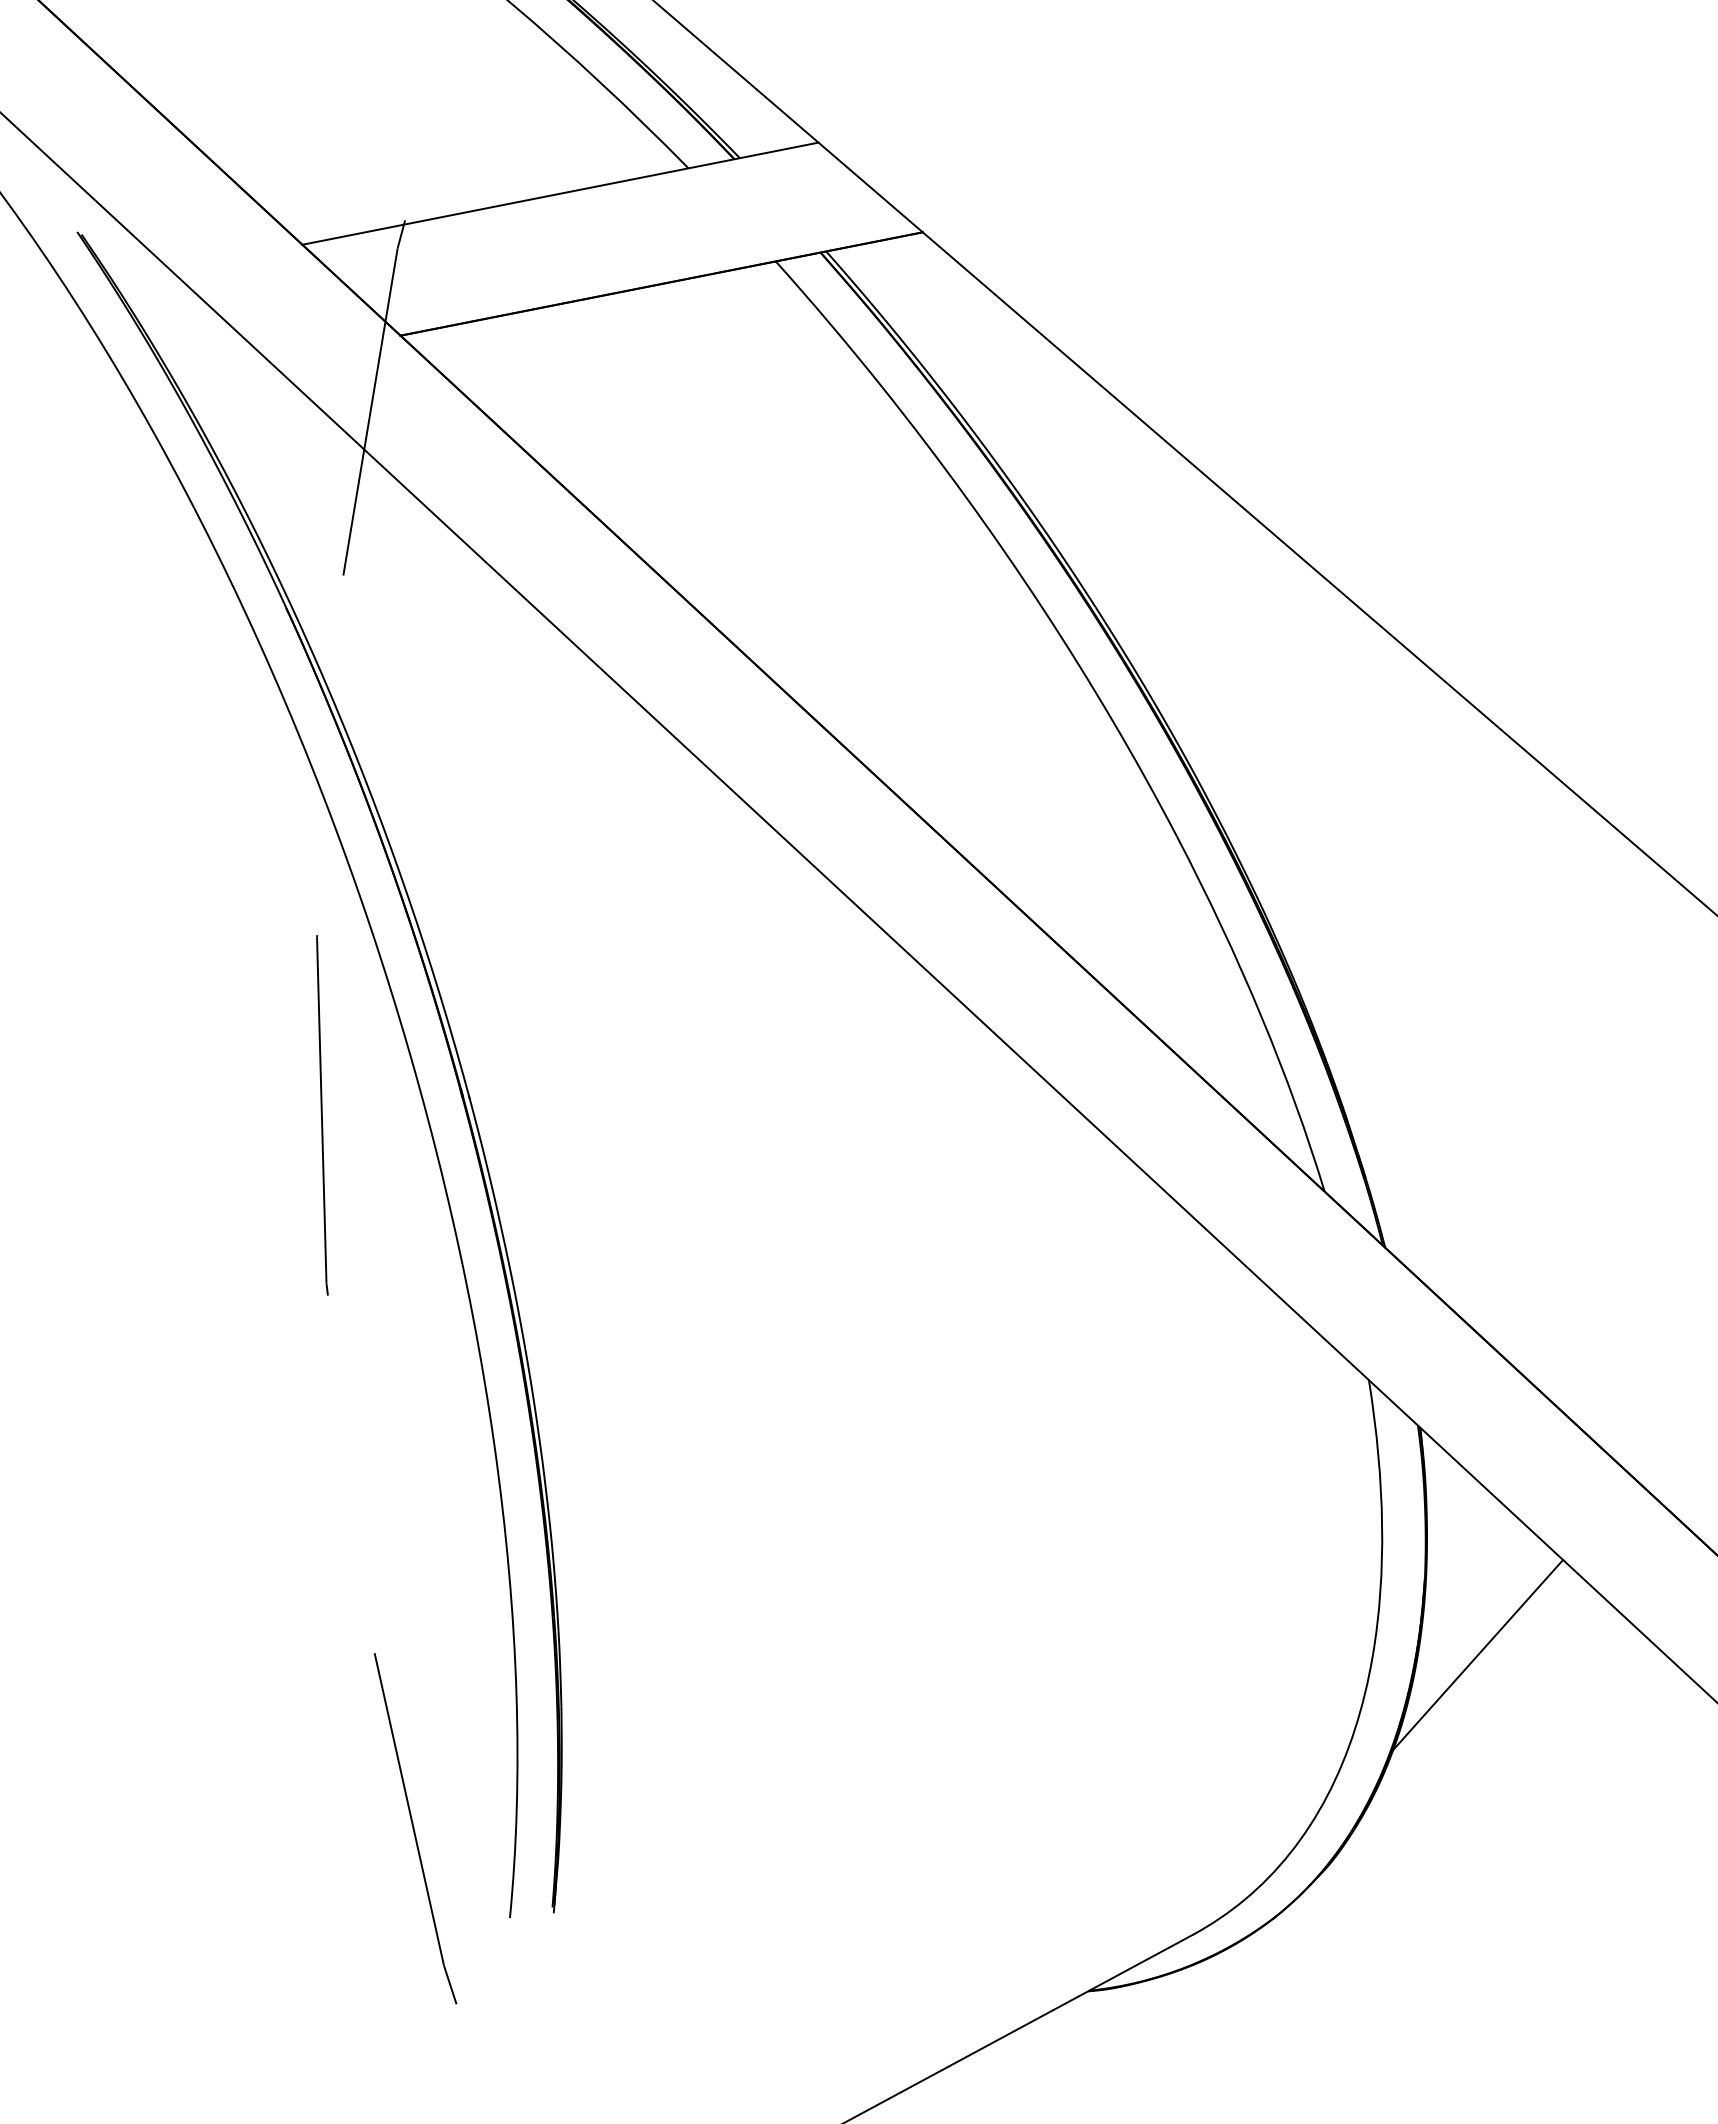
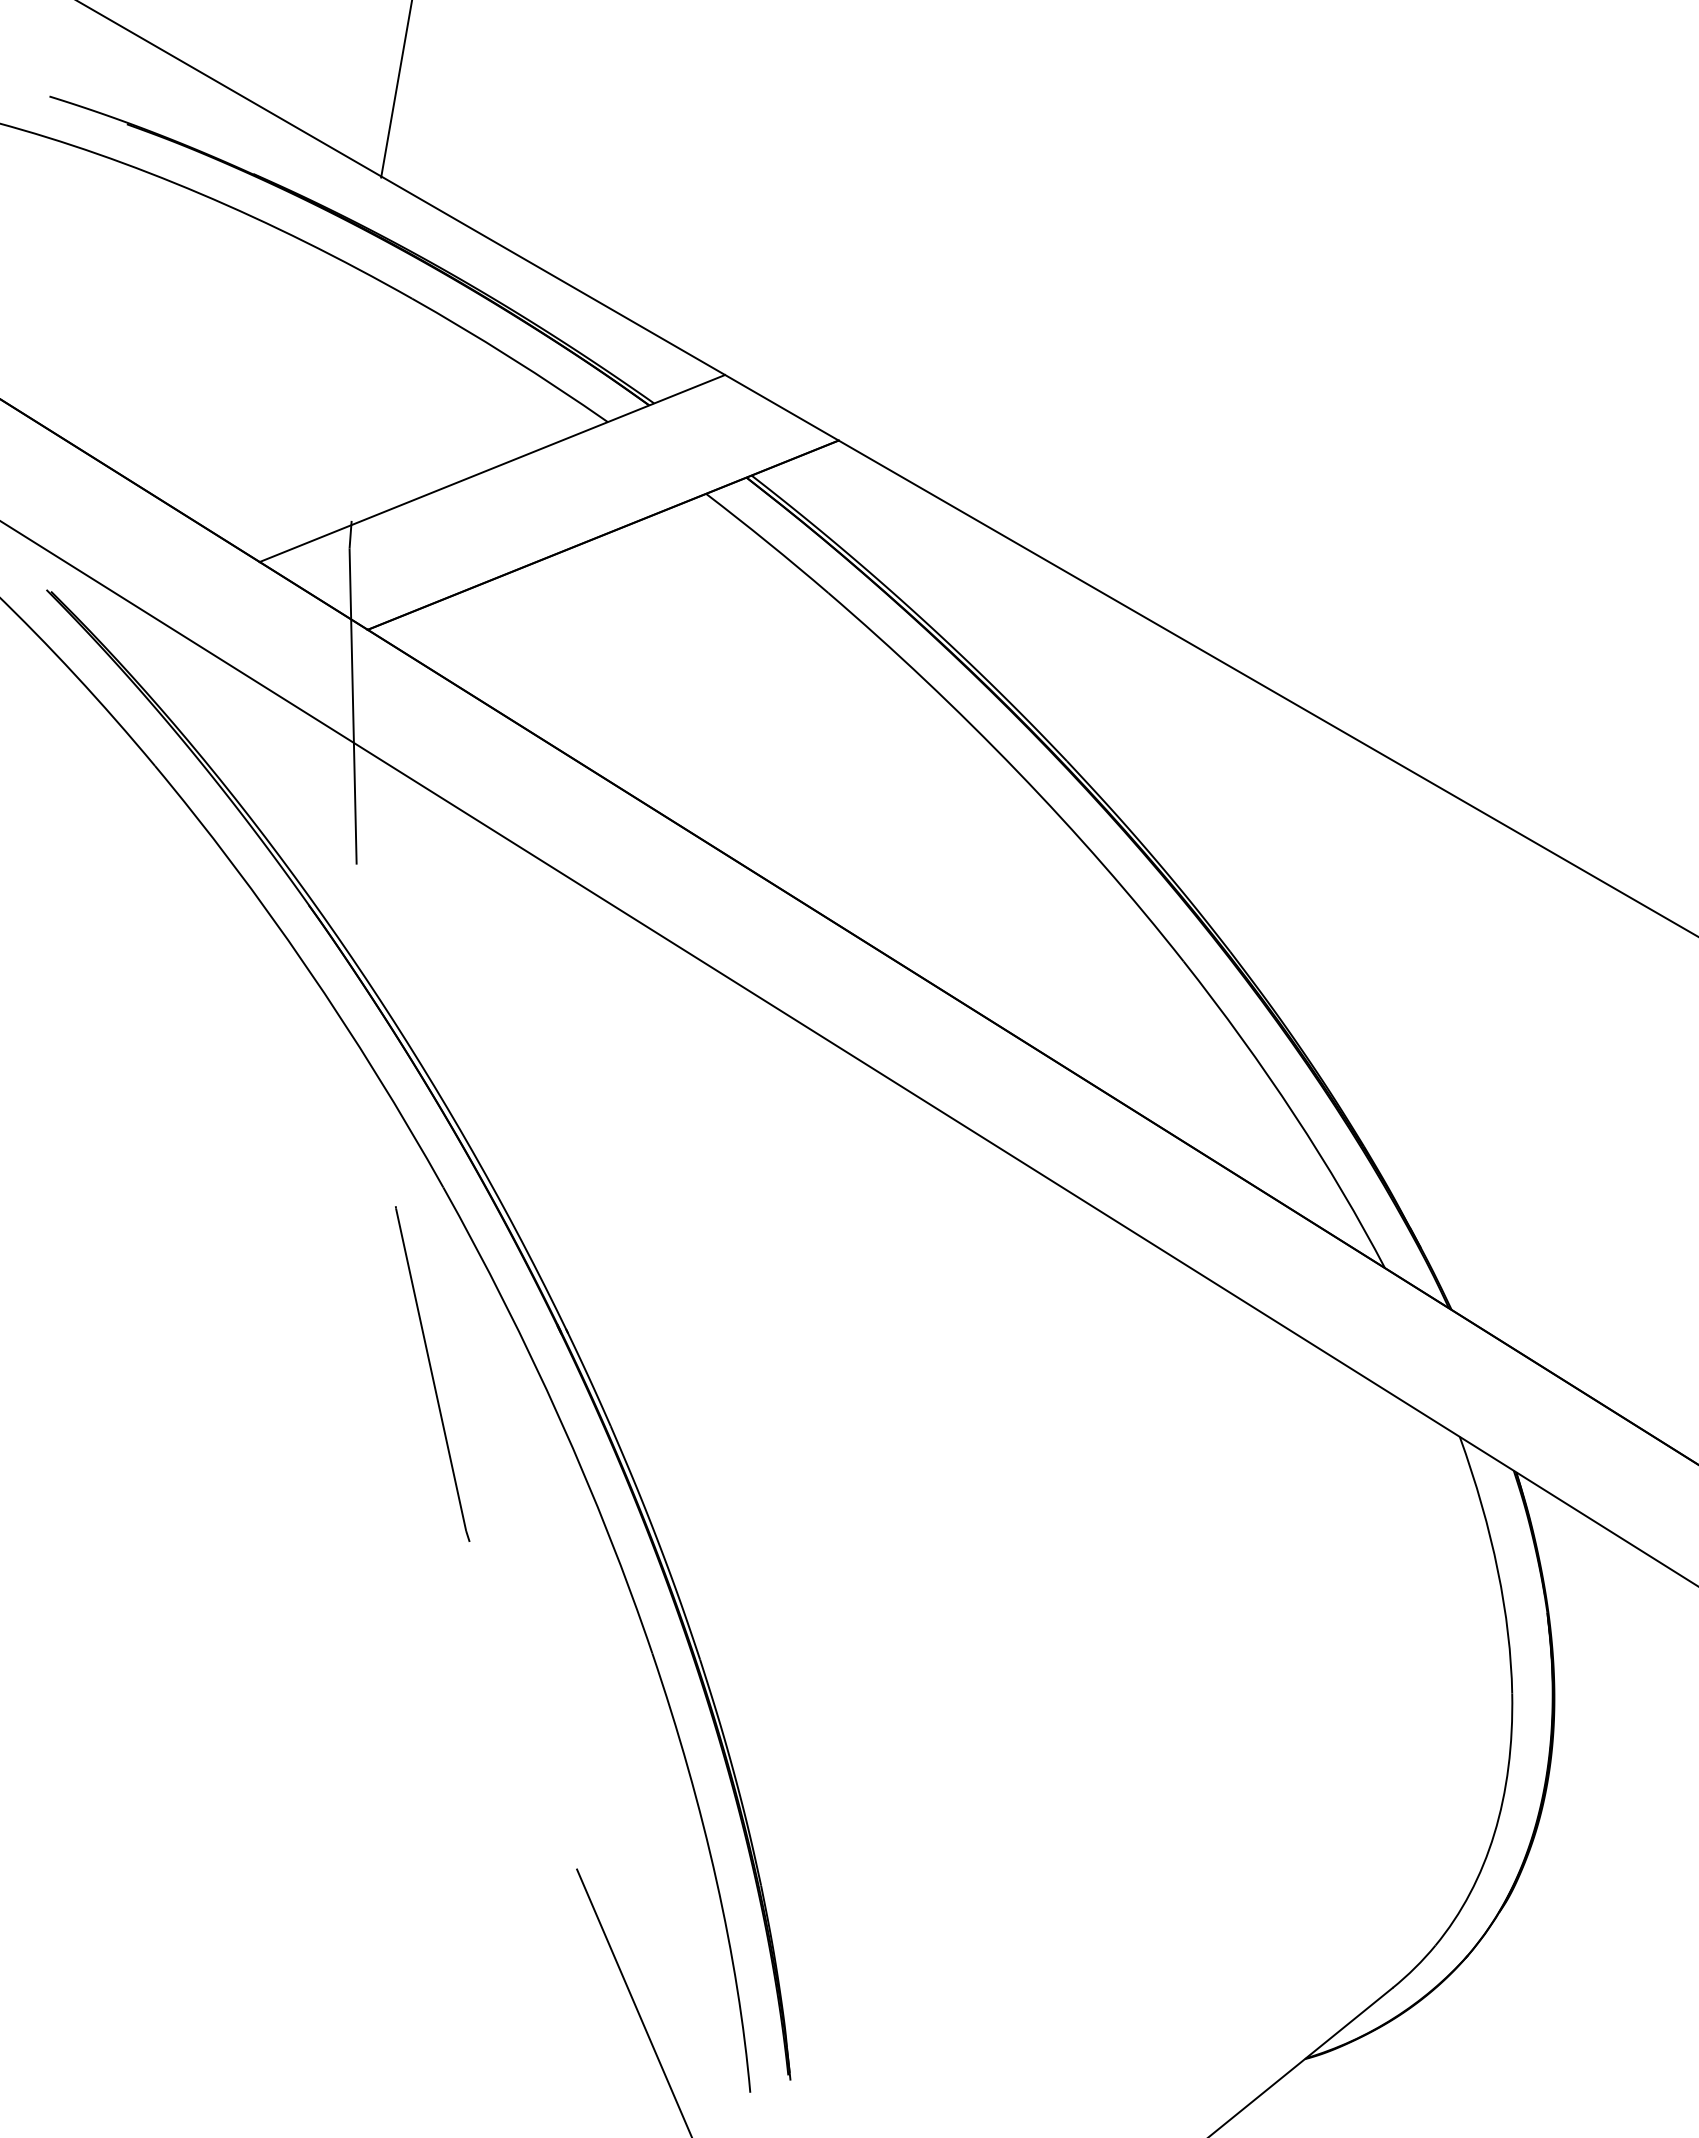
line: (1477, 1655) -> (1610, 1675), removed

